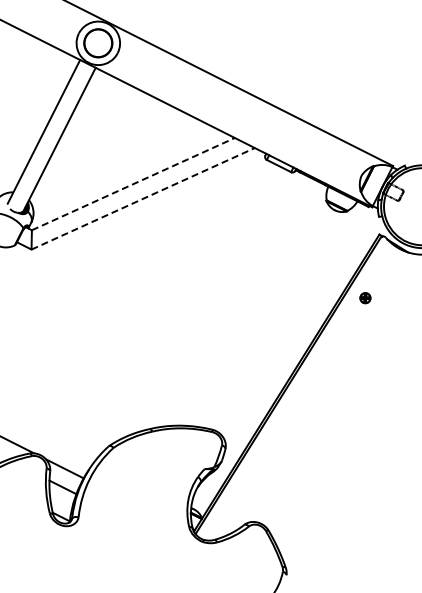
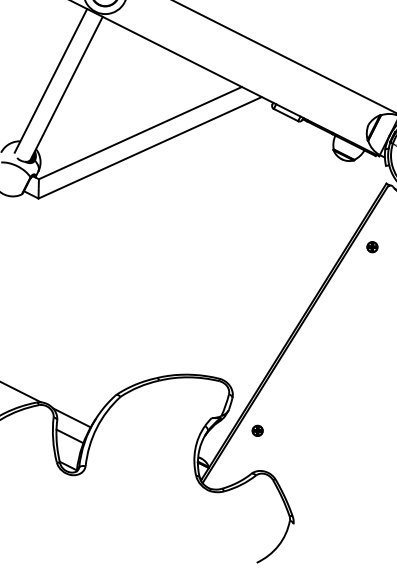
line: (133, 183) -> (140, 132), dashed -> solid
line: (143, 198) -> (150, 147), dashed -> solid
part: (250, 481) -> (257, 430), added

